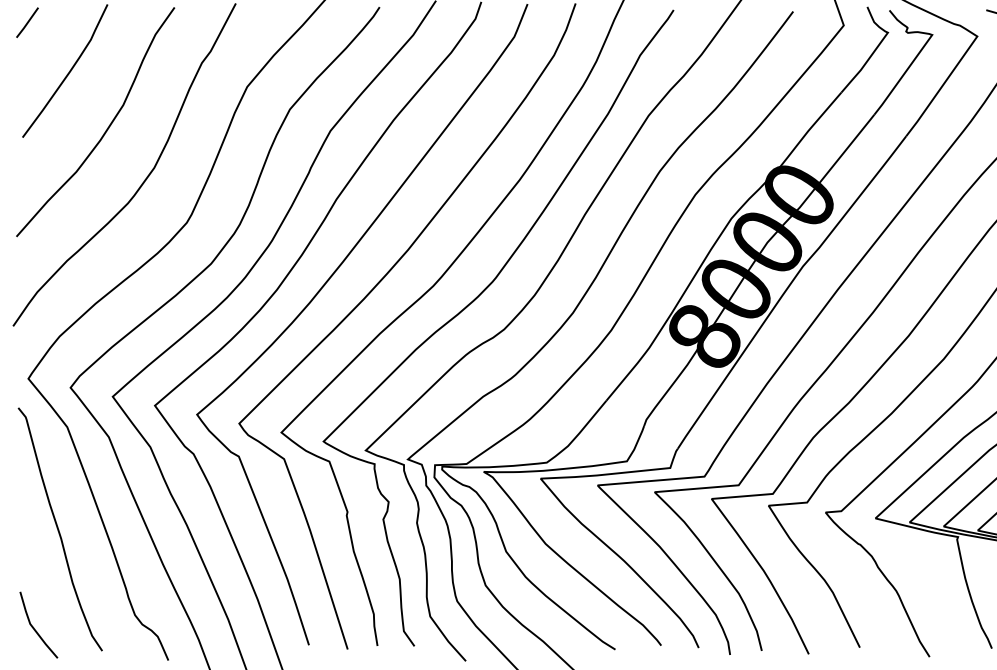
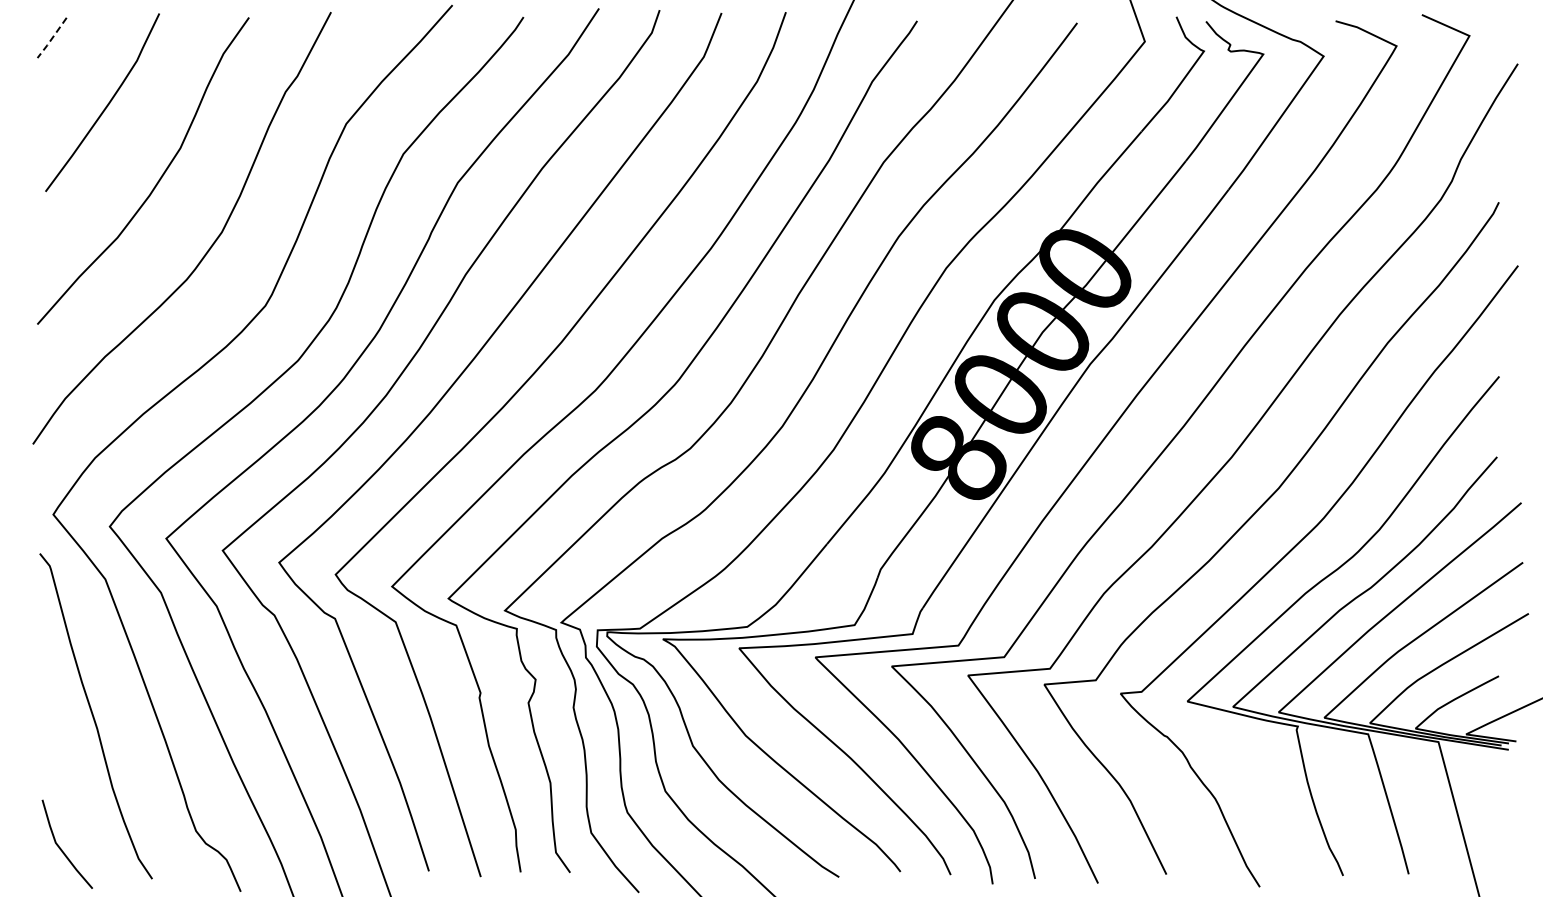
line: (27, 23) -> (51, 38), solid -> dashed

